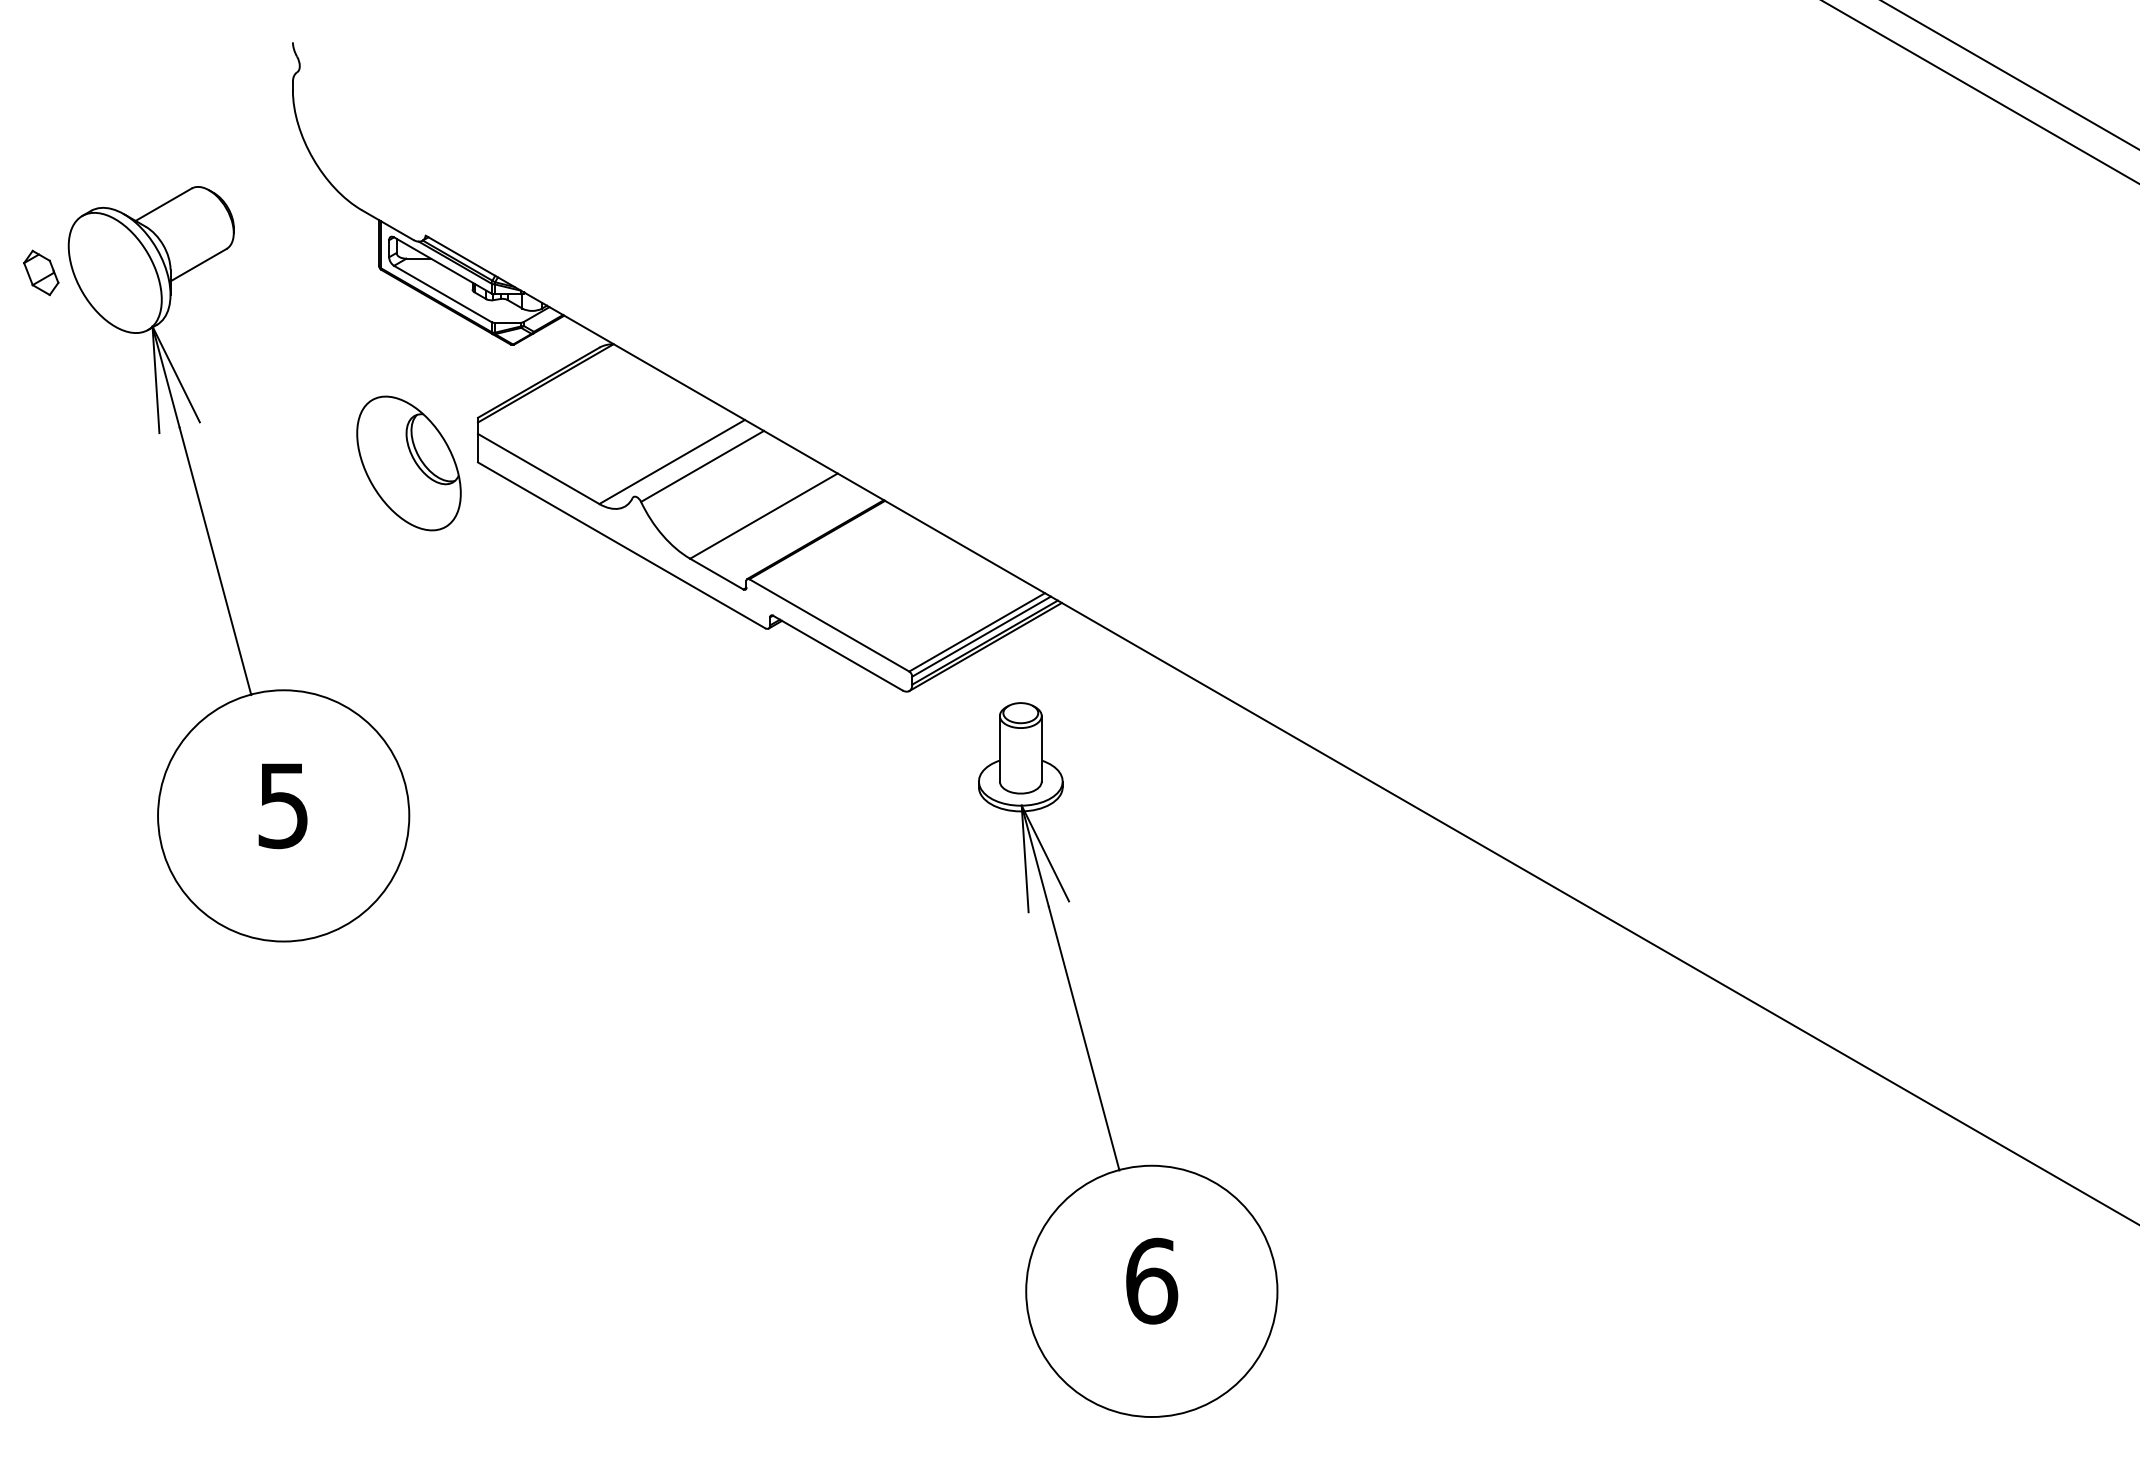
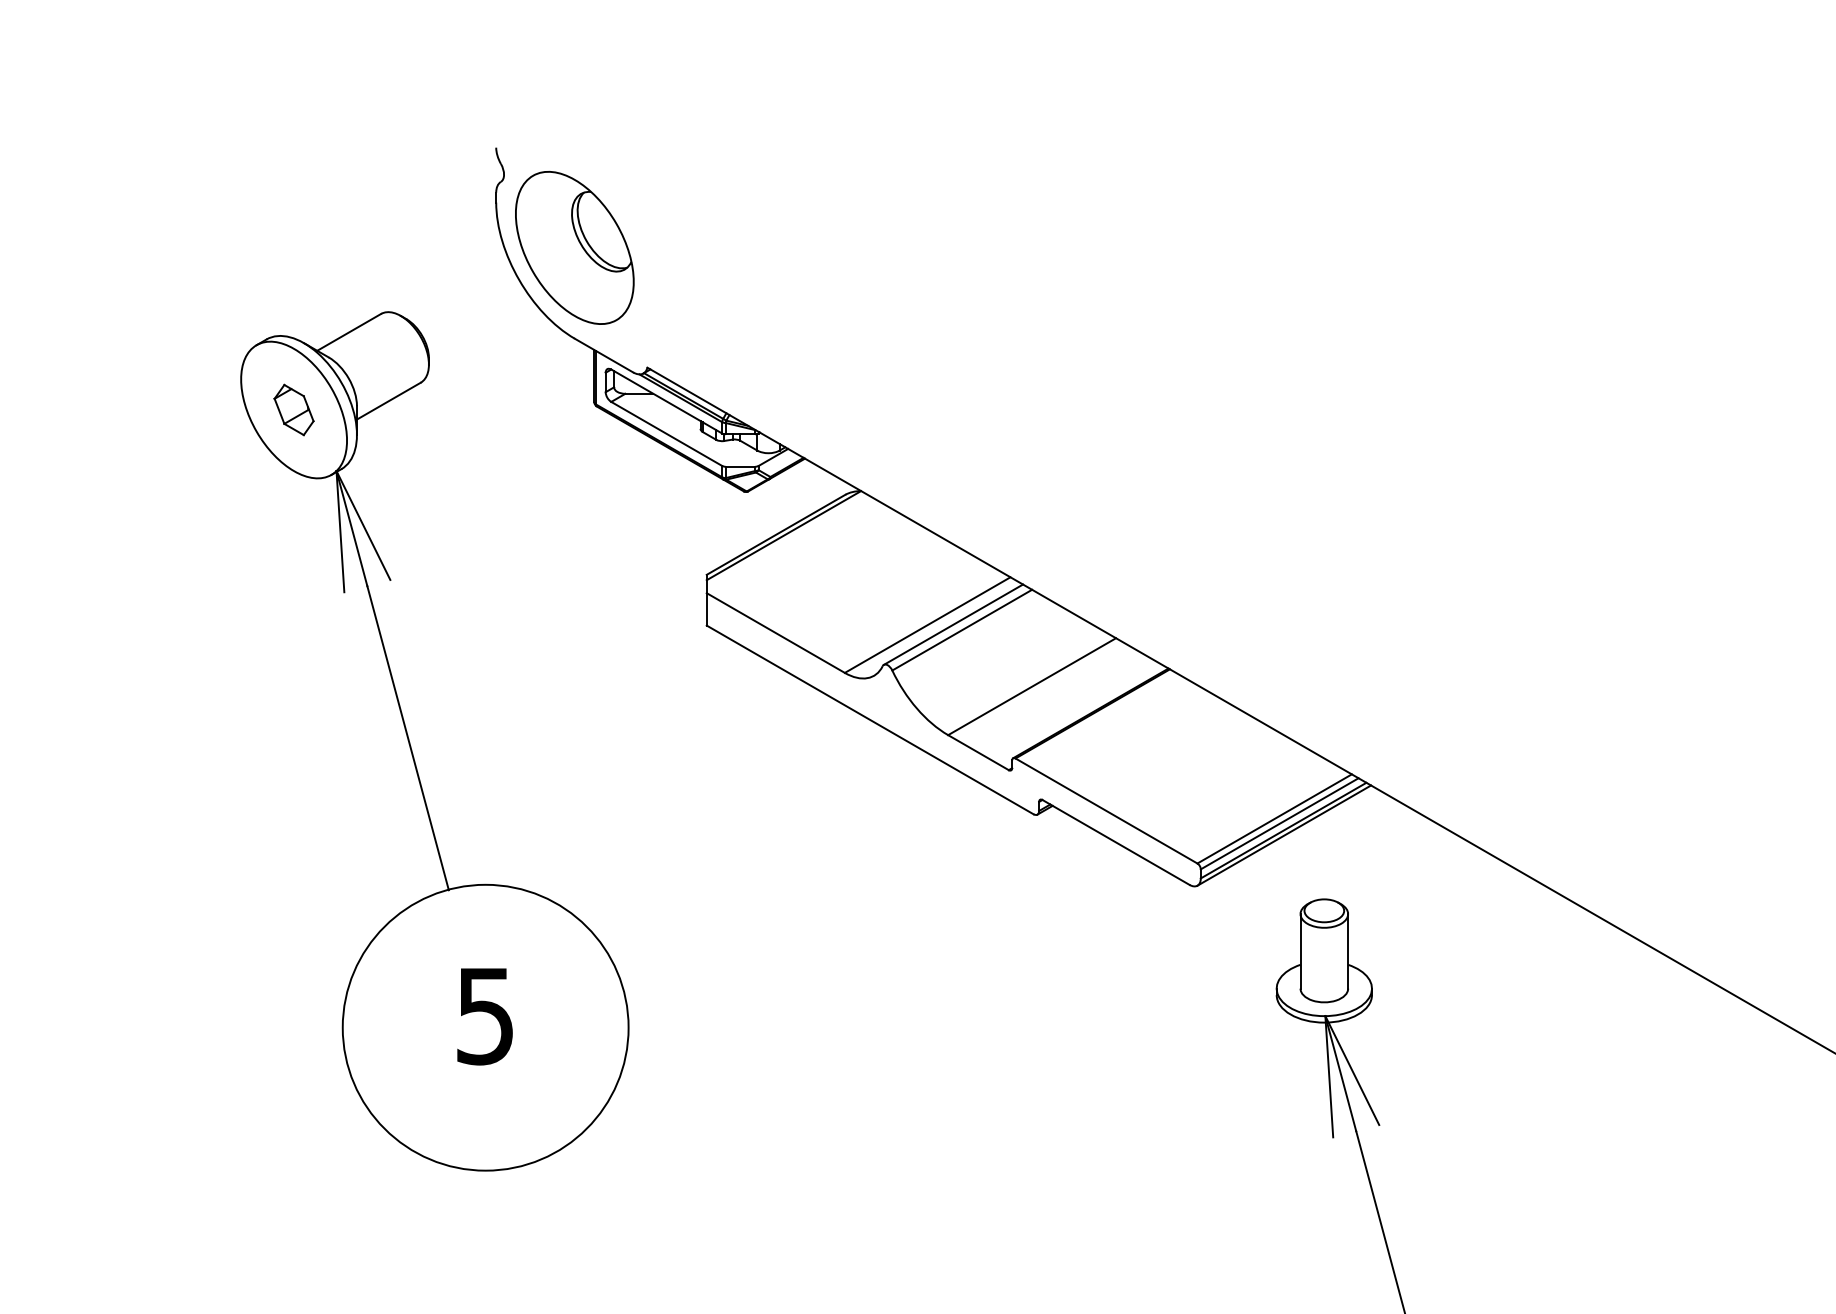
part: (41, 272) -> (294, 409), moved
line: (694, 461) -> (953, 624), added
part: (408, 463) -> (574, 247), moved

